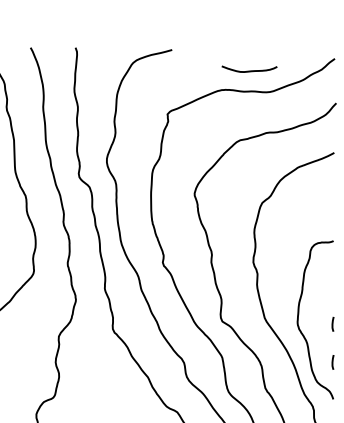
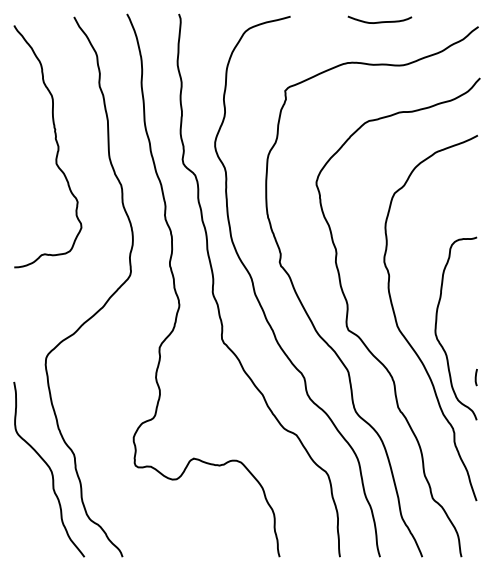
curve: (249, 70) -> (379, 21), moved
line: (332, 324) -> (475, 333), removed

